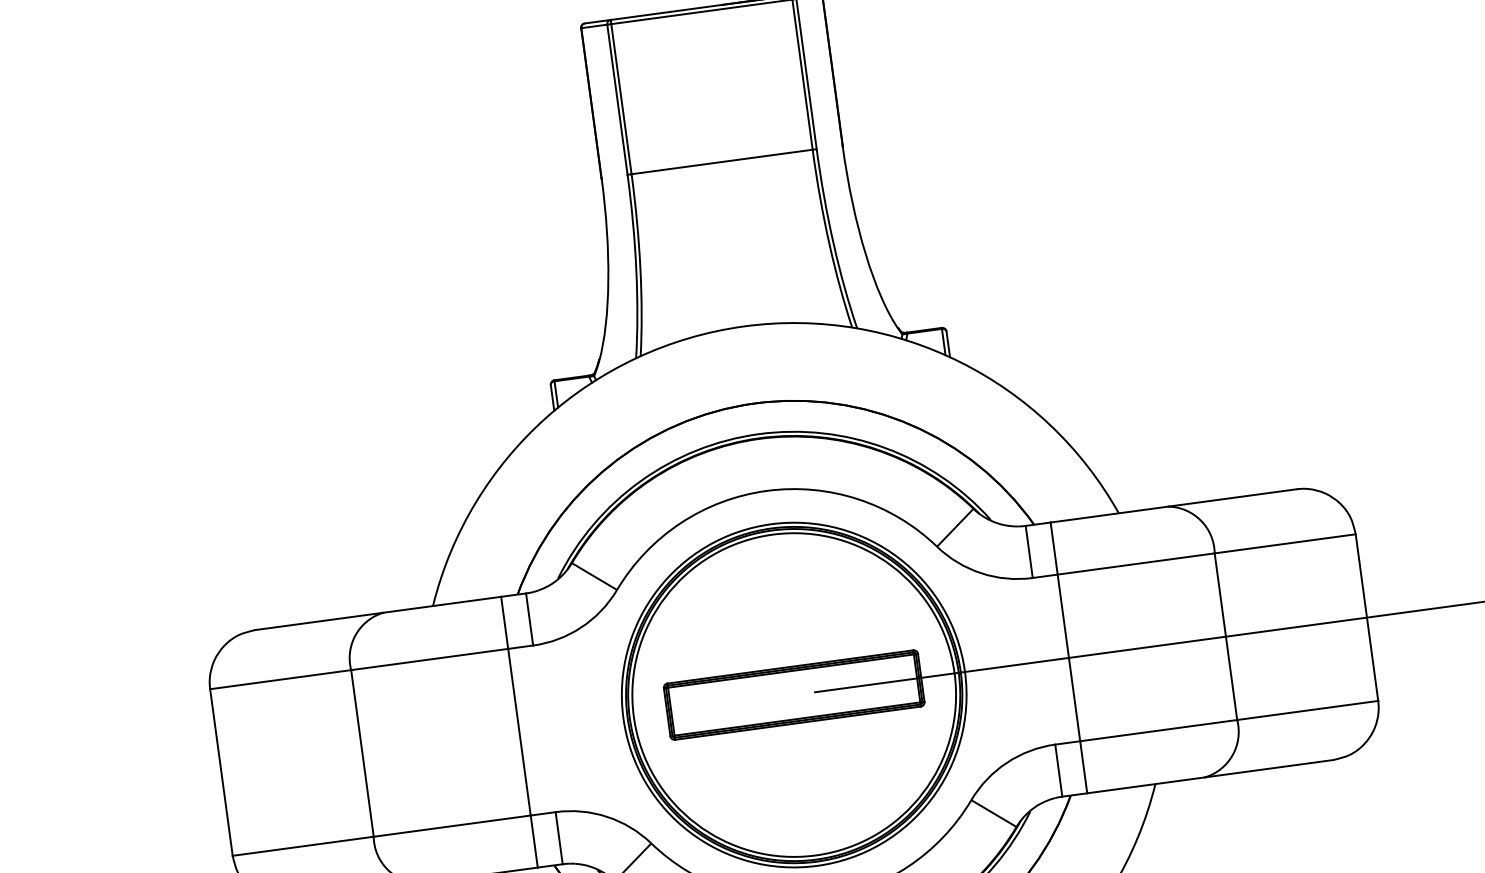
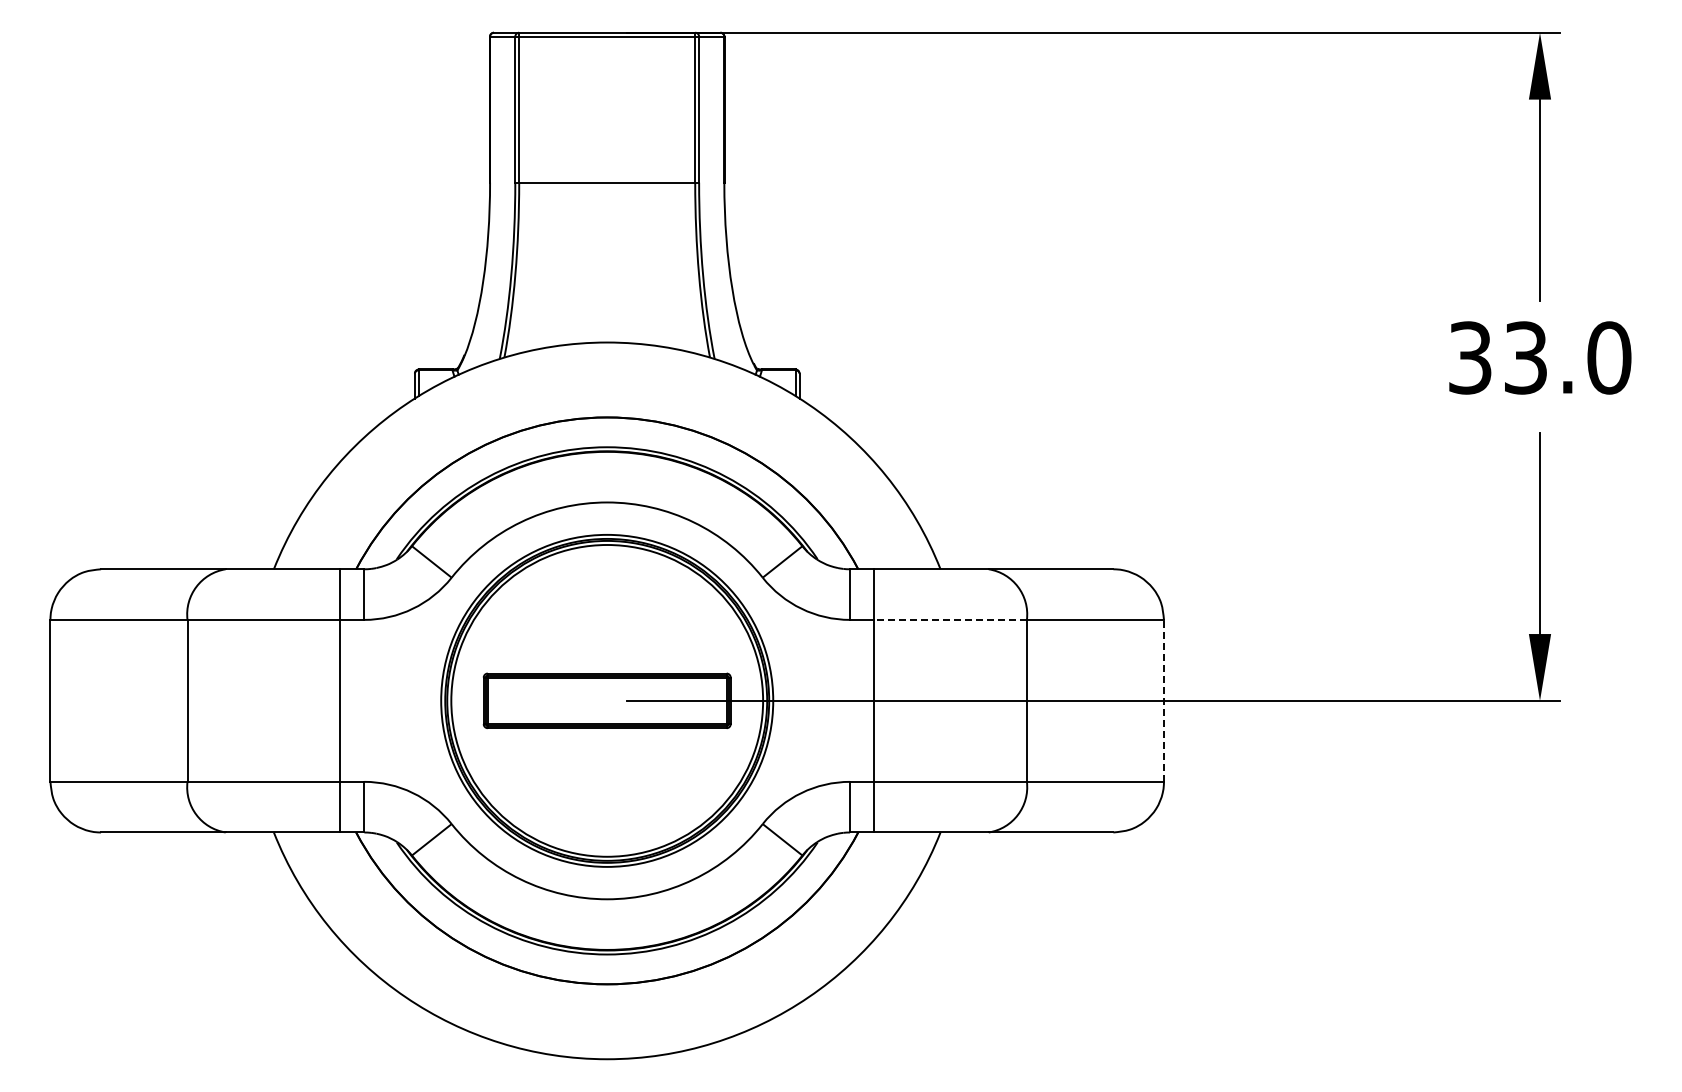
line: (1136, 563) -> (950, 619), solid -> dashed
line: (1366, 617) -> (1163, 700), solid -> dashed

